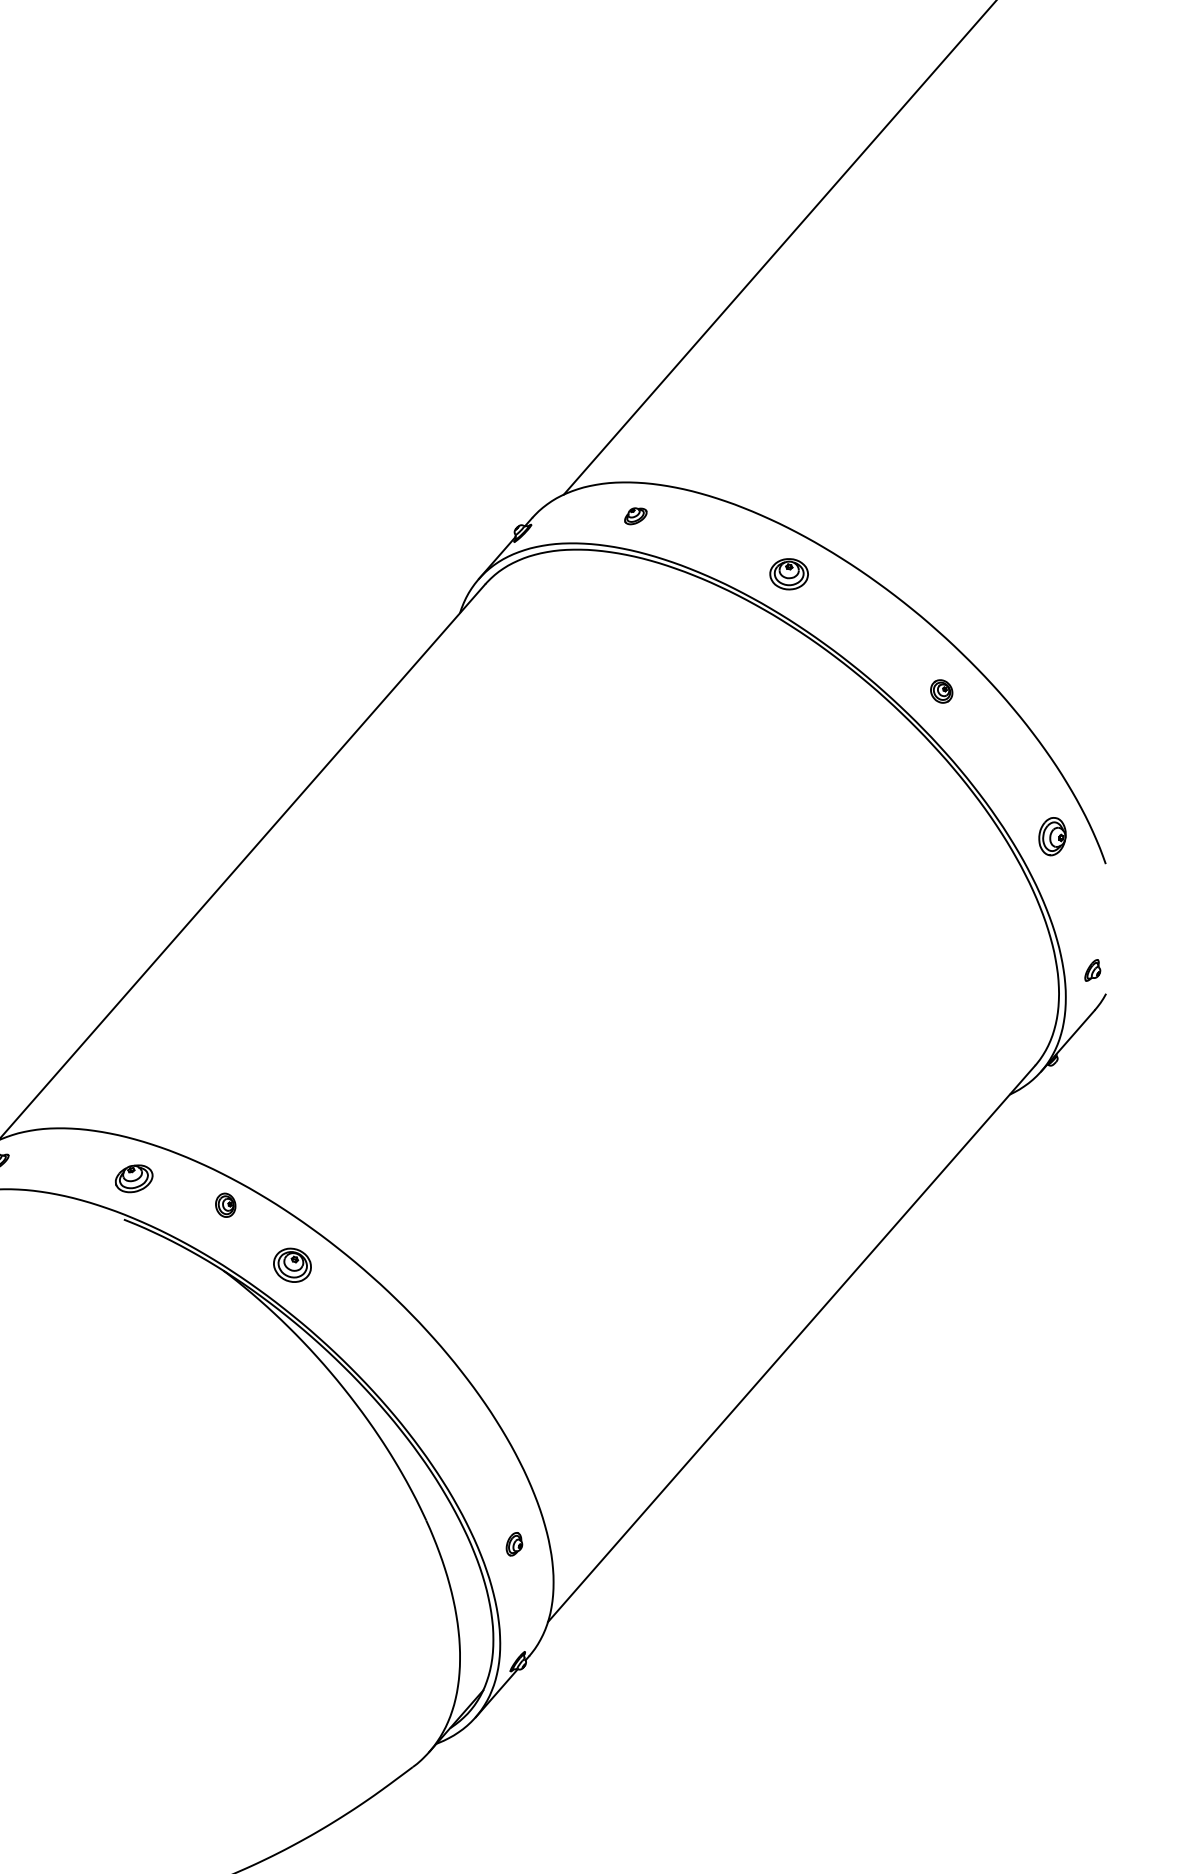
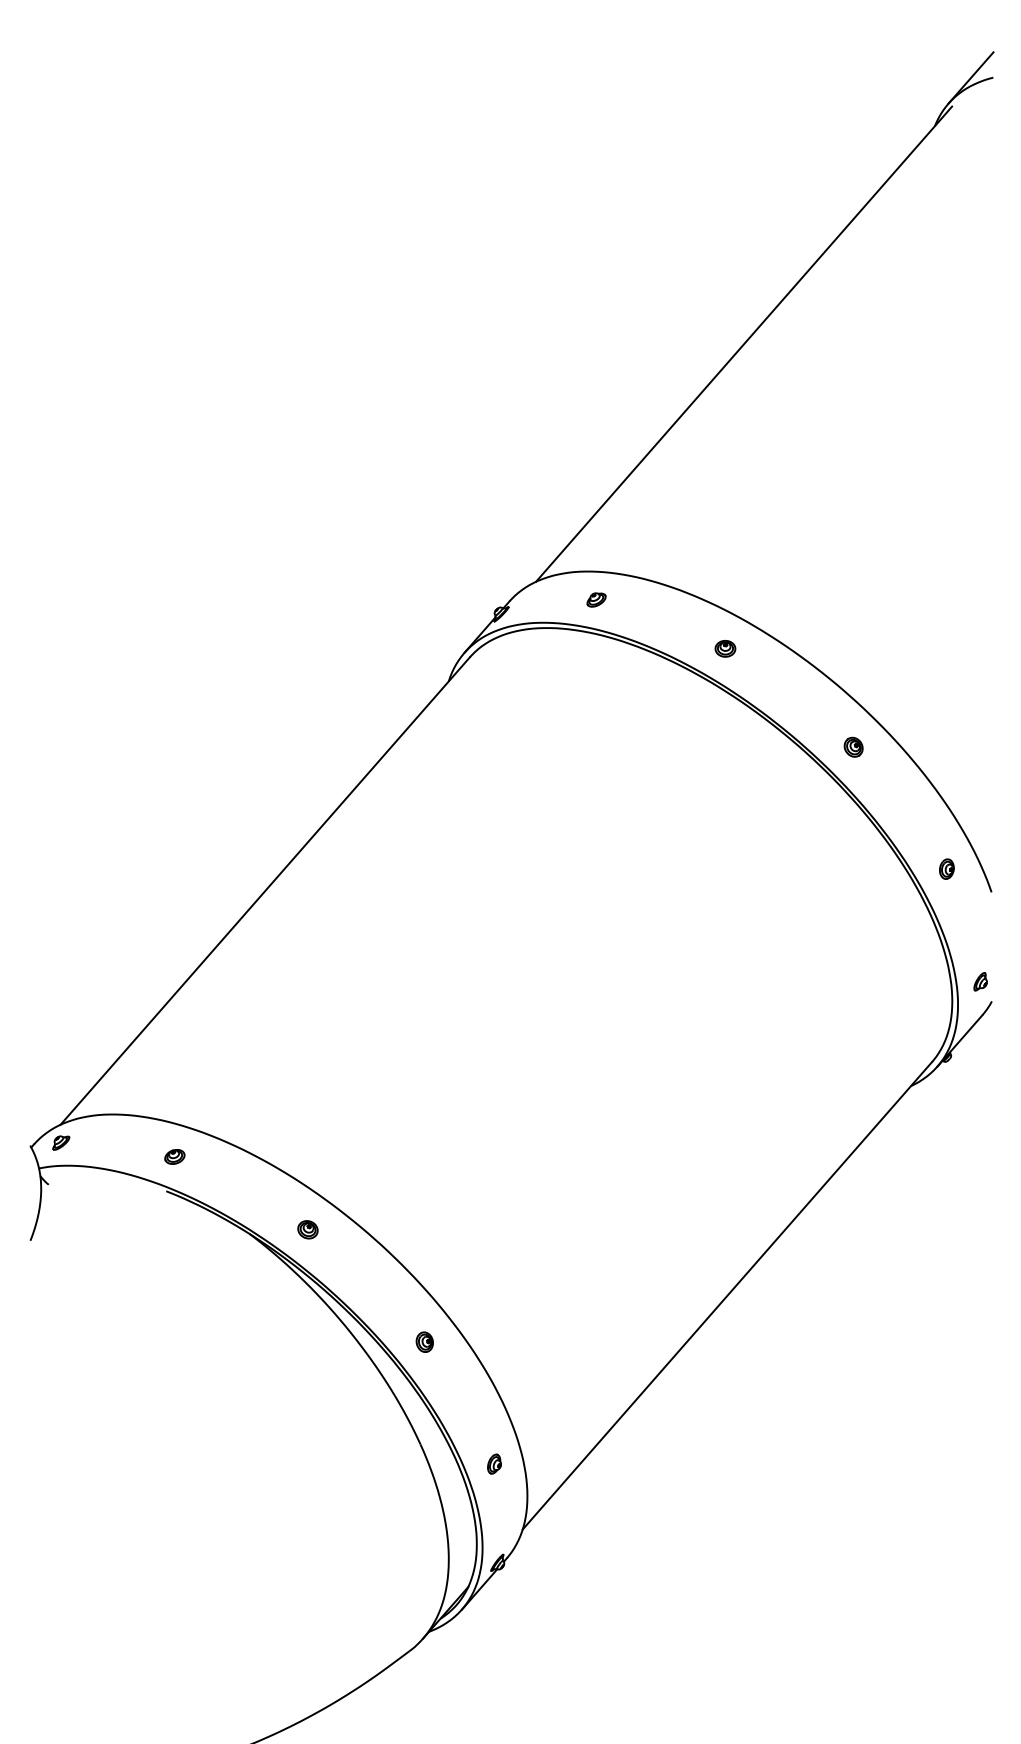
part: (789, 573) -> (725, 648), size x0.62
part: (1052, 835) -> (946, 868), size x0.62
part: (133, 1178) -> (174, 1156), size x0.62
part: (225, 1204) -> (424, 1341), moved
part: (291, 1265) -> (307, 1229), size x0.62

